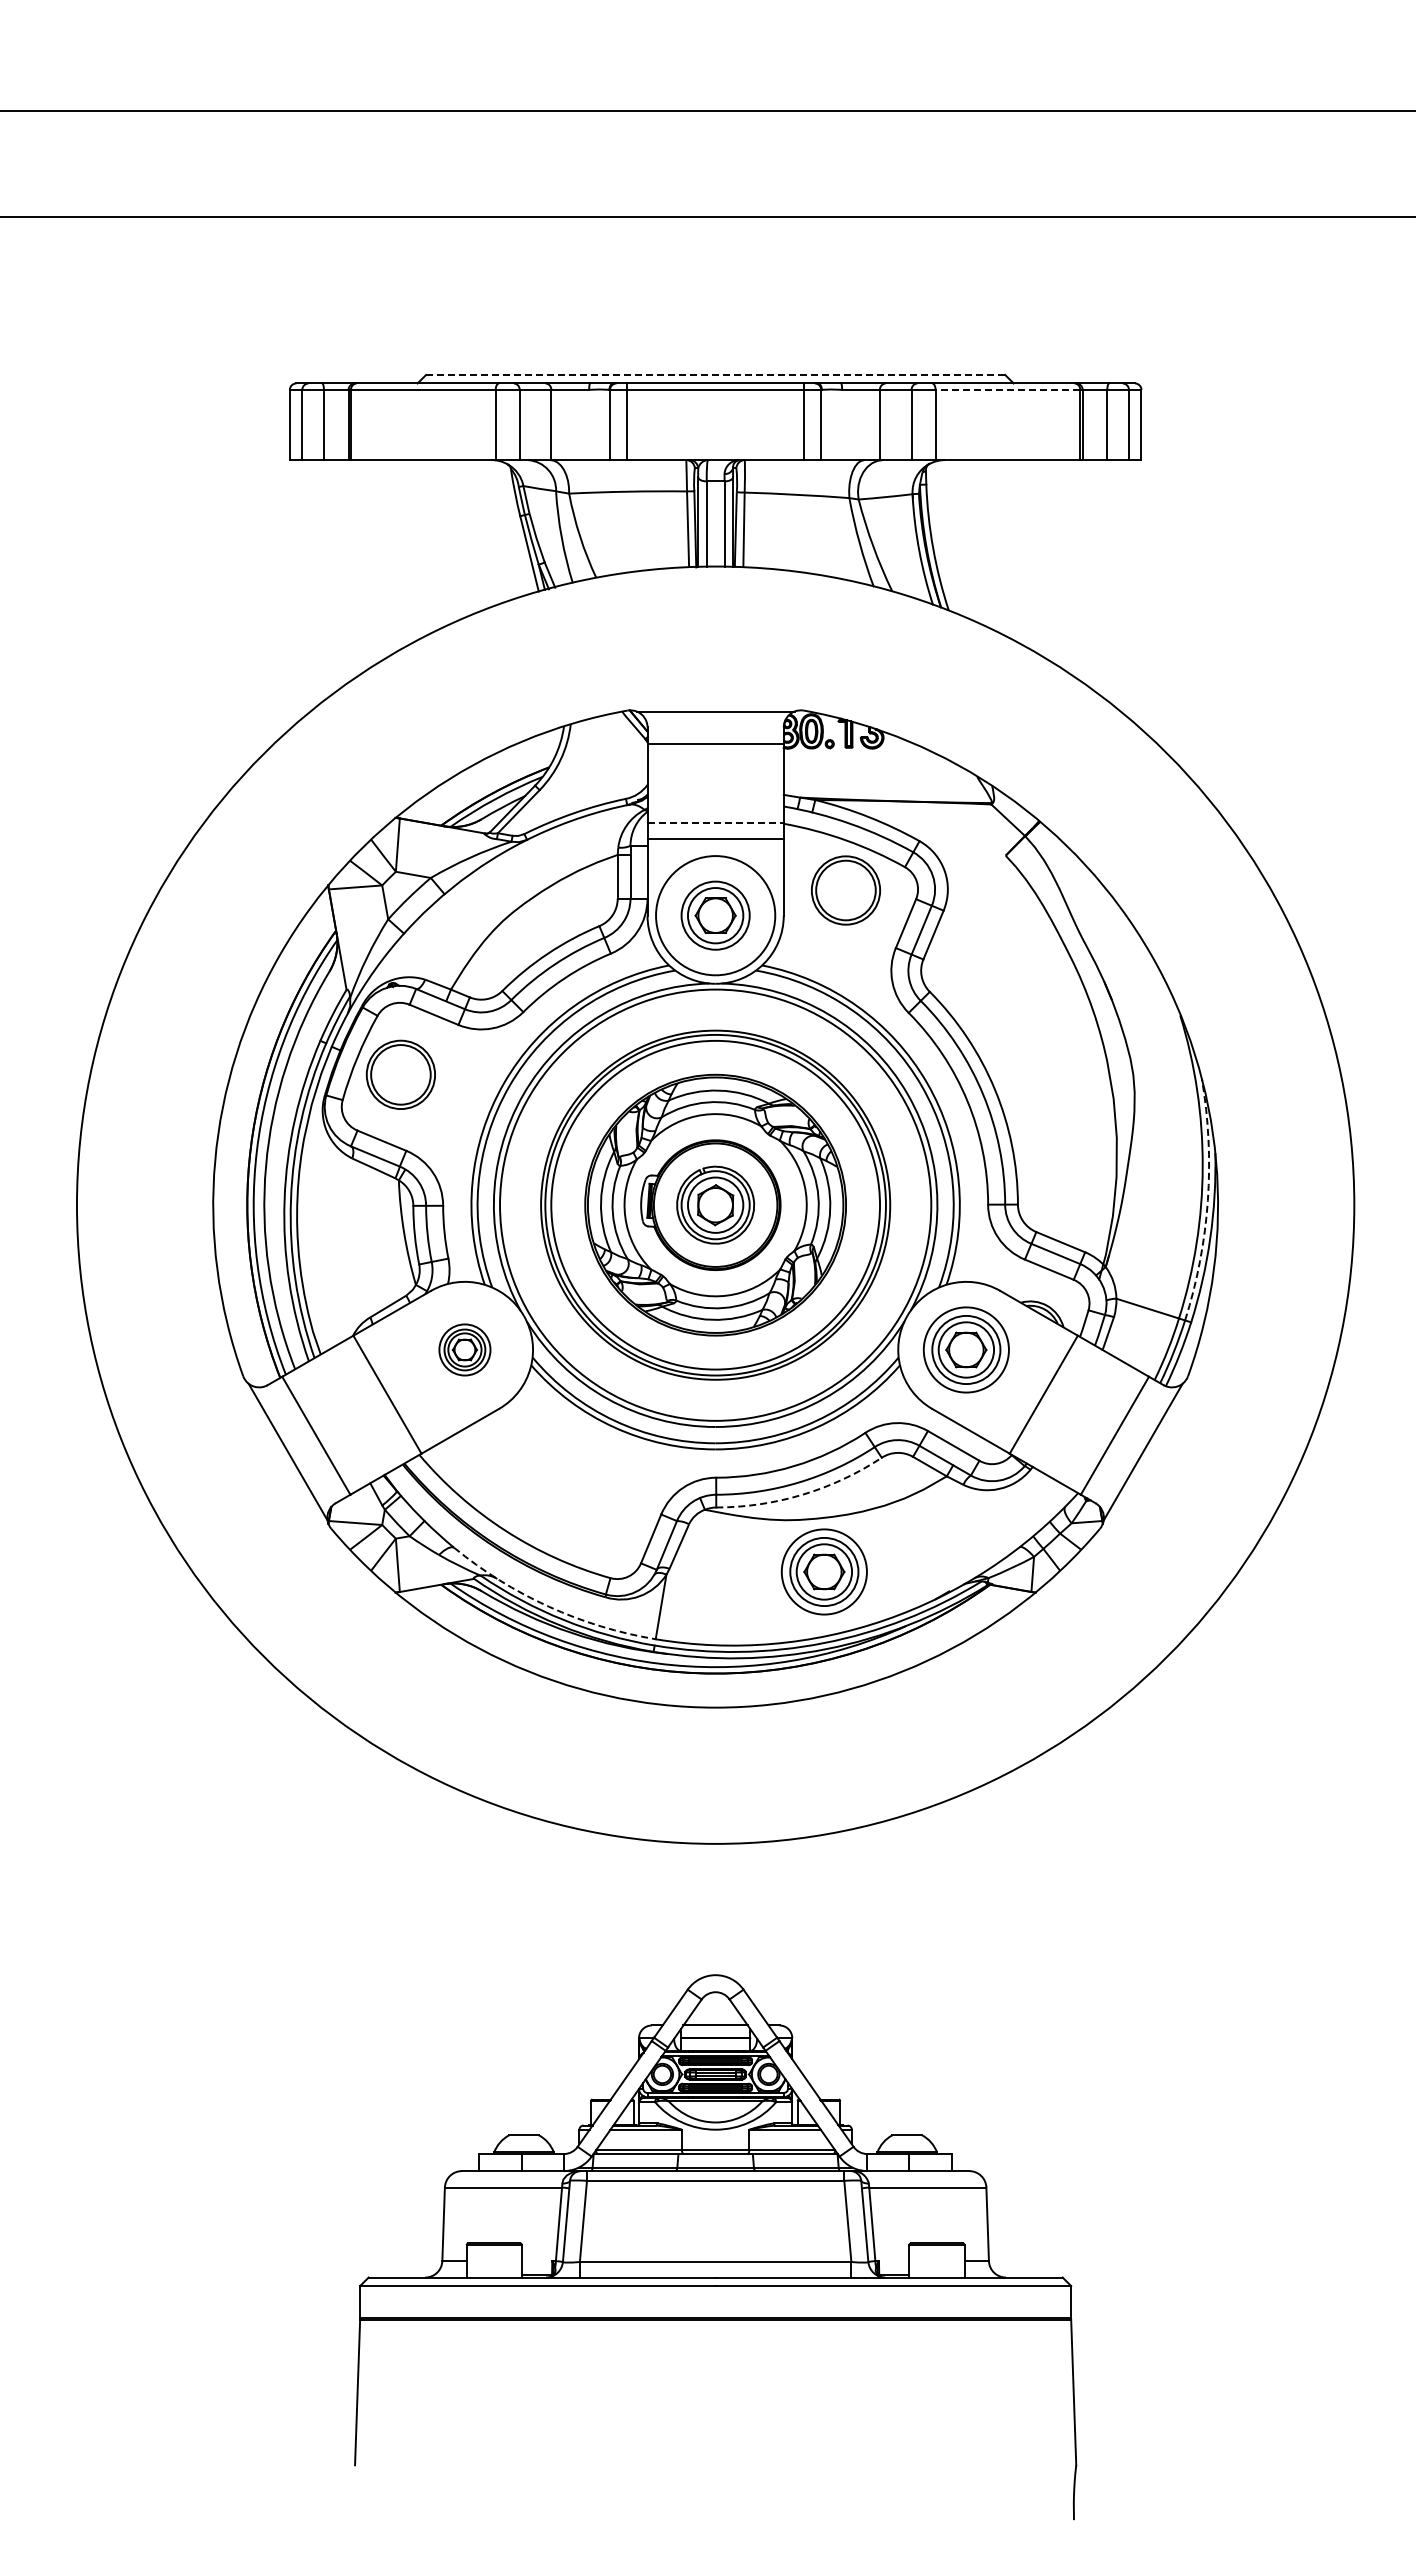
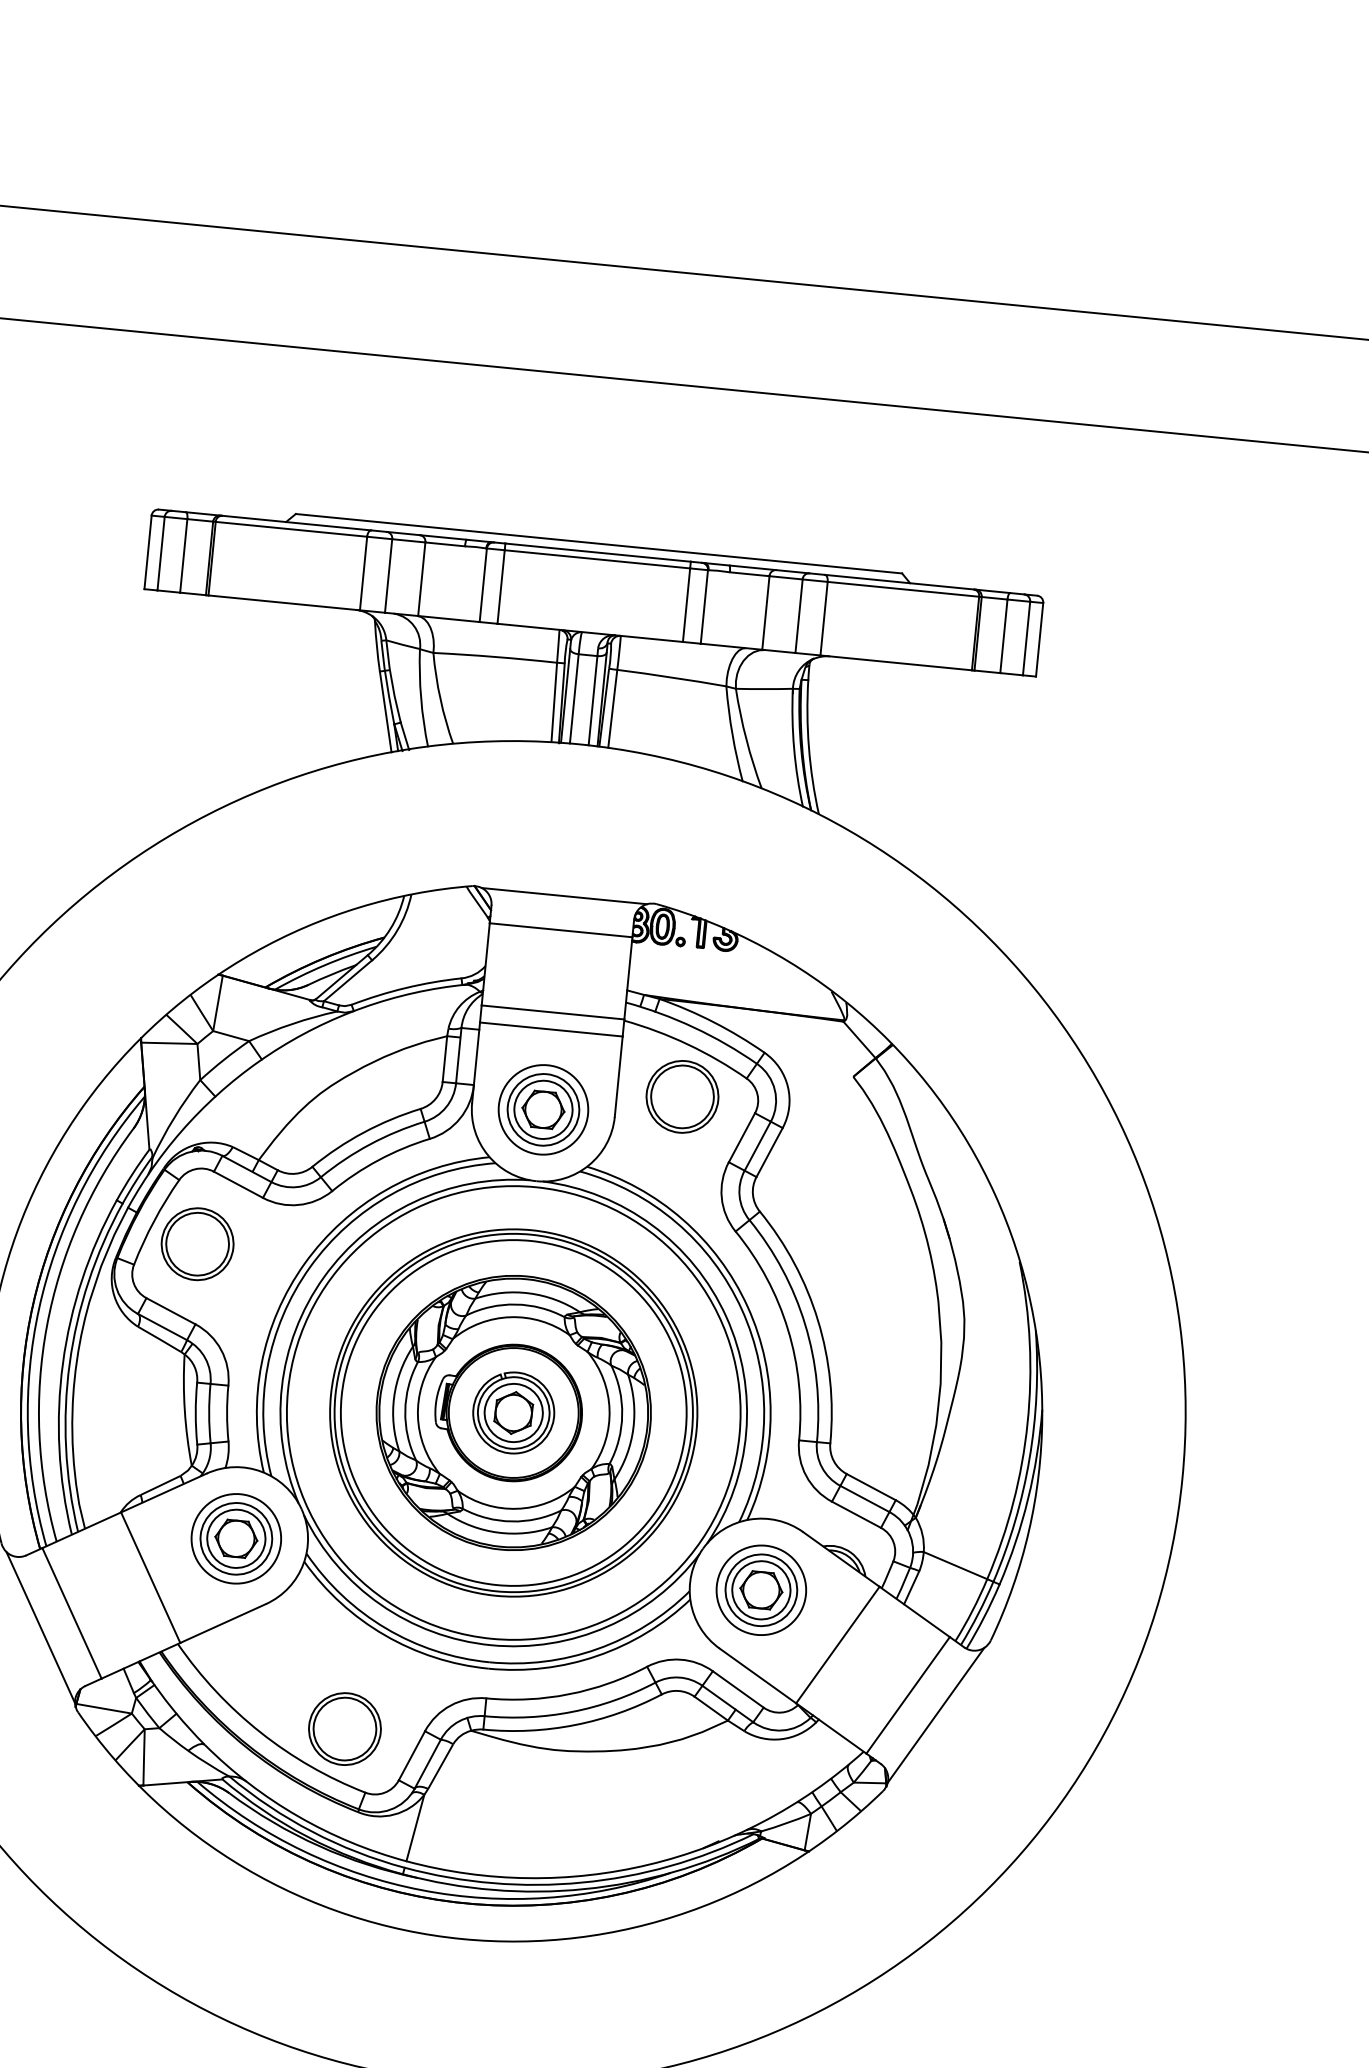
line: (715, 374) -> (598, 543), dashed -> solid
line: (1007, 389) -> (903, 588), dashed -> solid
line: (716, 822) -> (553, 1012), dashed -> solid
circle: (715, 915) -> (543, 1109), size x0.71
arc: (1207, 1200) -> (1029, 1458), dashed -> solid
part: (464, 1349) -> (235, 1538), size x1.67
arc: (802, 1494) -> (574, 1724), dashed -> solid
part: (585, 1519) -> (345, 1728), added
part: (823, 1571) -> (589, 1807), removed
arc: (548, 1606) -> (297, 1815), dashed -> solid

